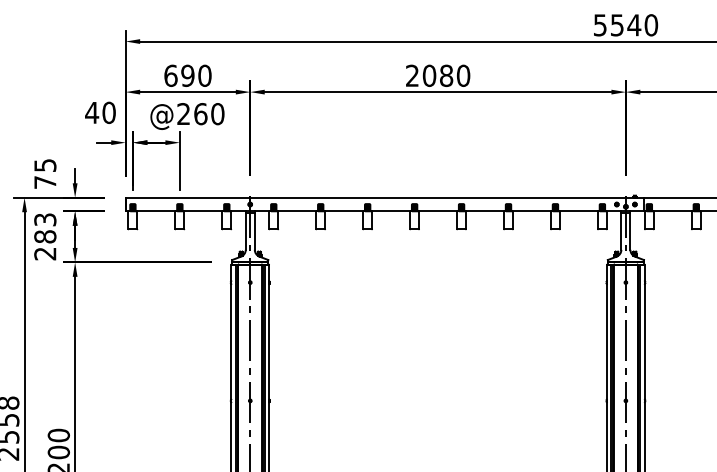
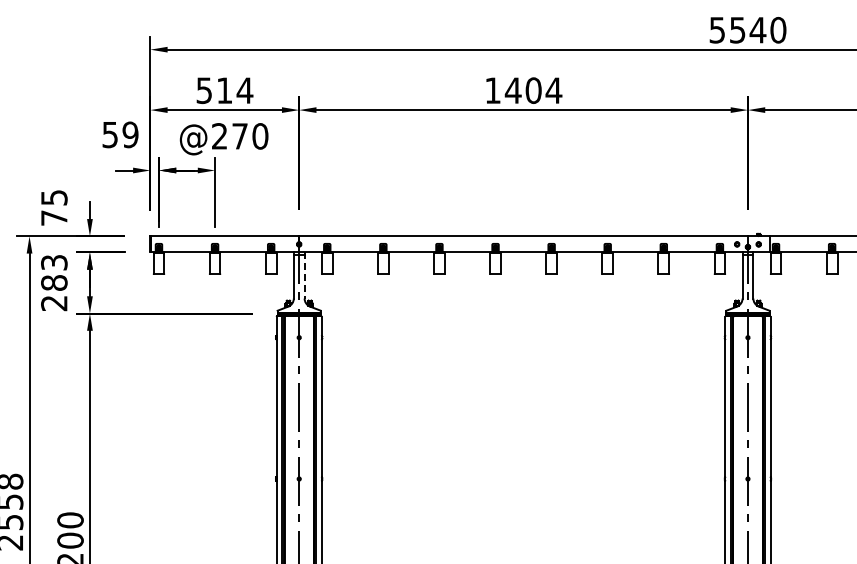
text: (187, 75) -> (224, 90), 690 -> 514
text: (438, 75) -> (523, 90), 2080 -> 1404
text: (99, 112) -> (119, 134), 40 -> 59
text: (201, 114) -> (240, 136), @260 -> @270
line: (254, 231) -> (304, 276), solid -> dashed

